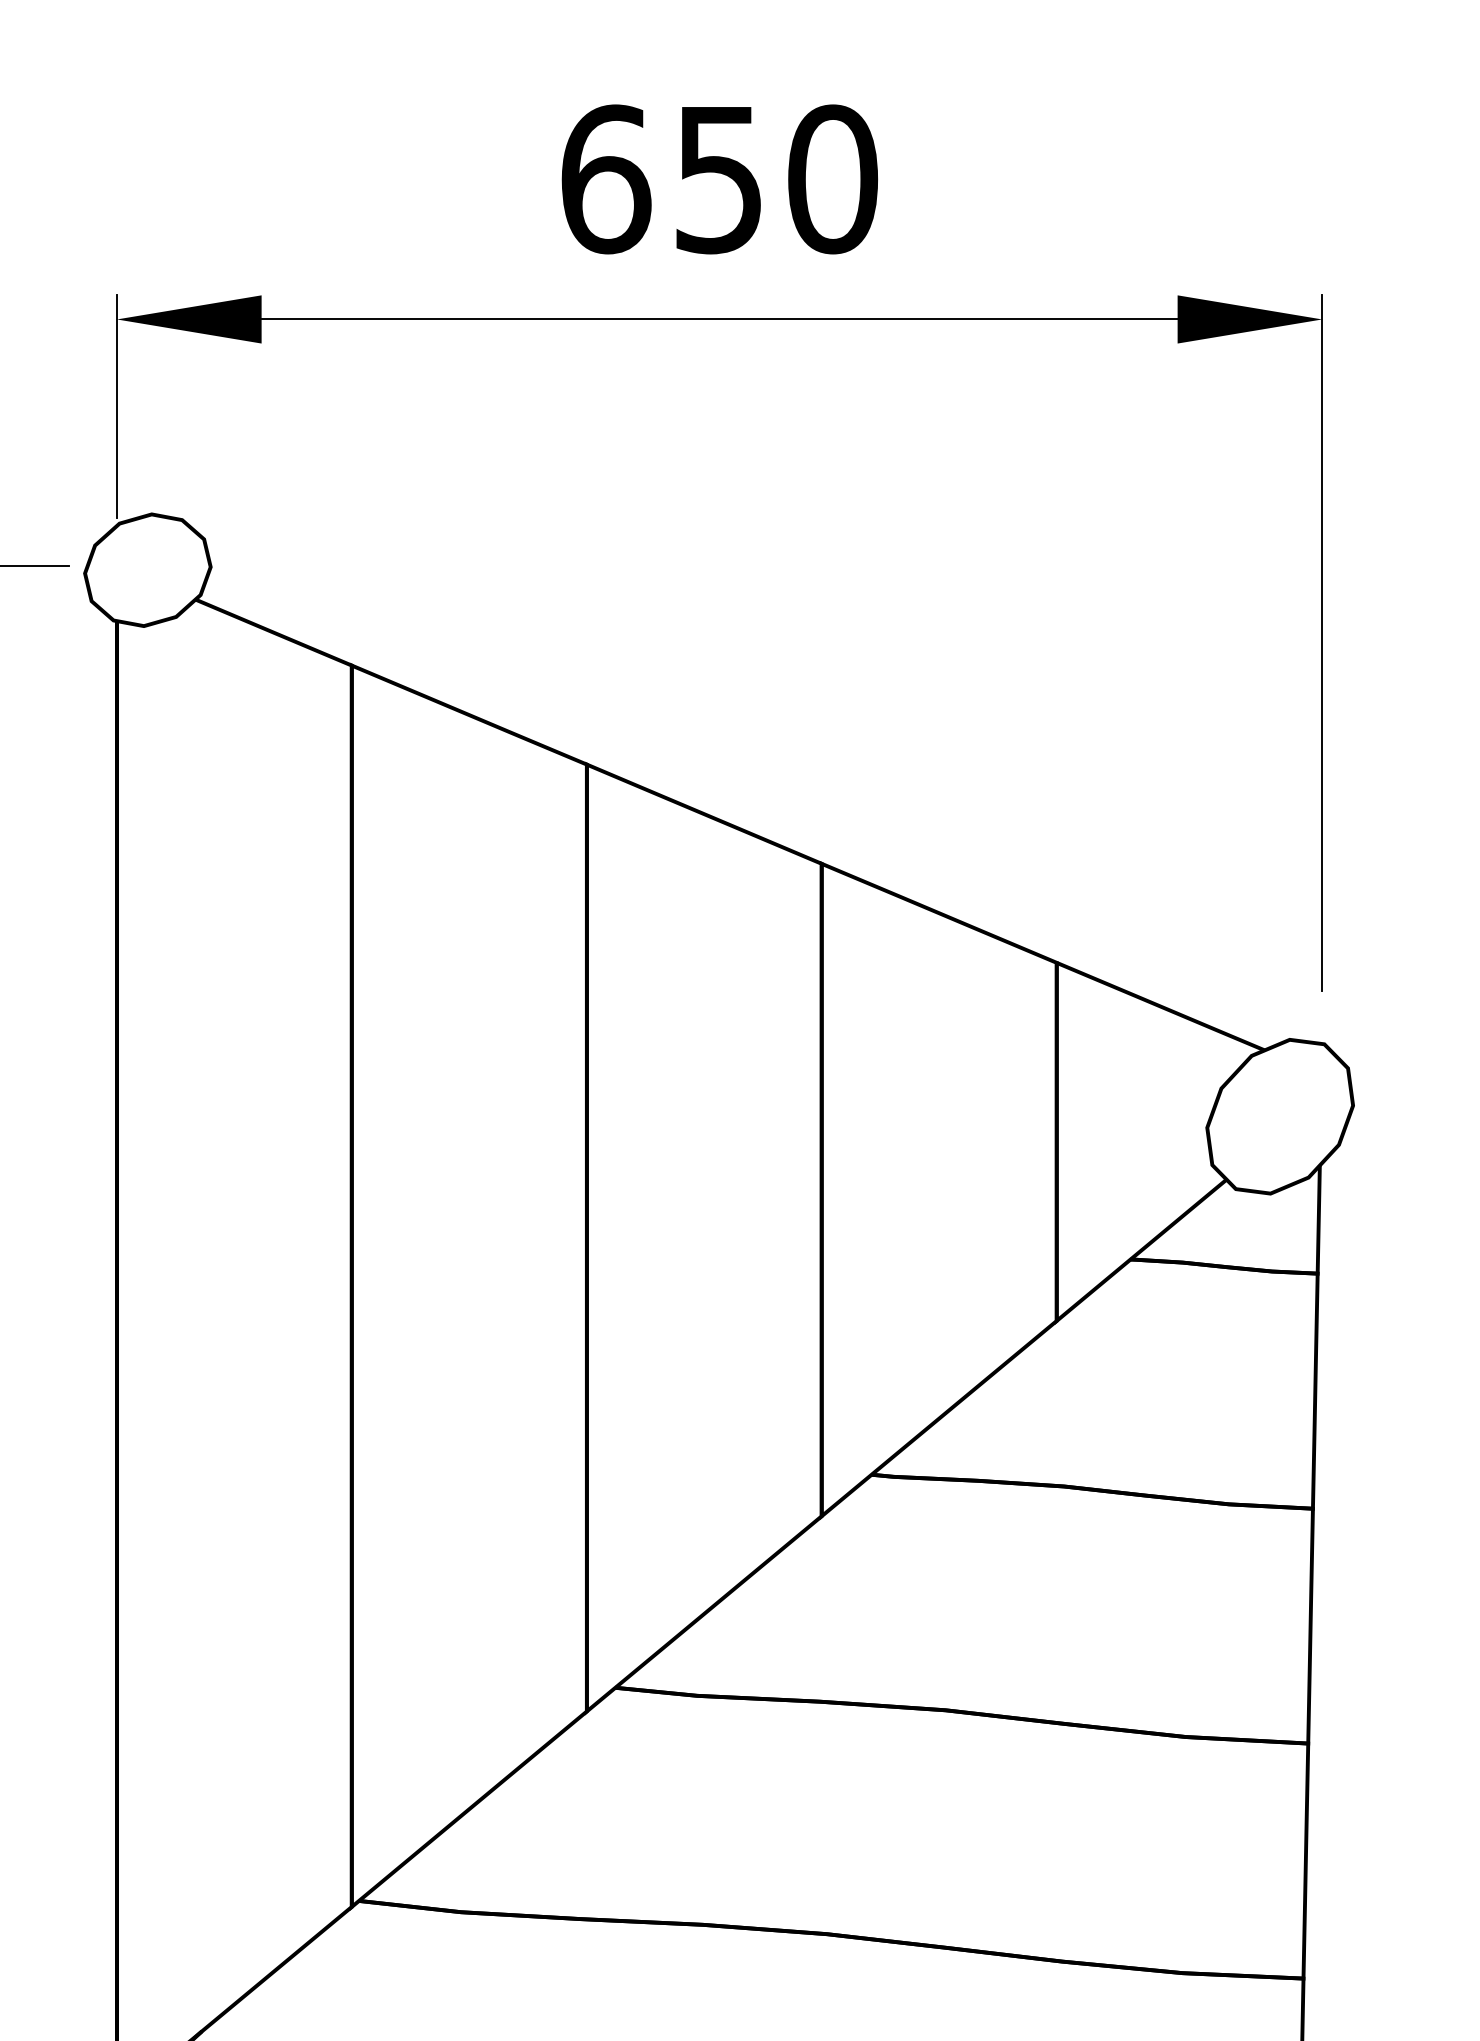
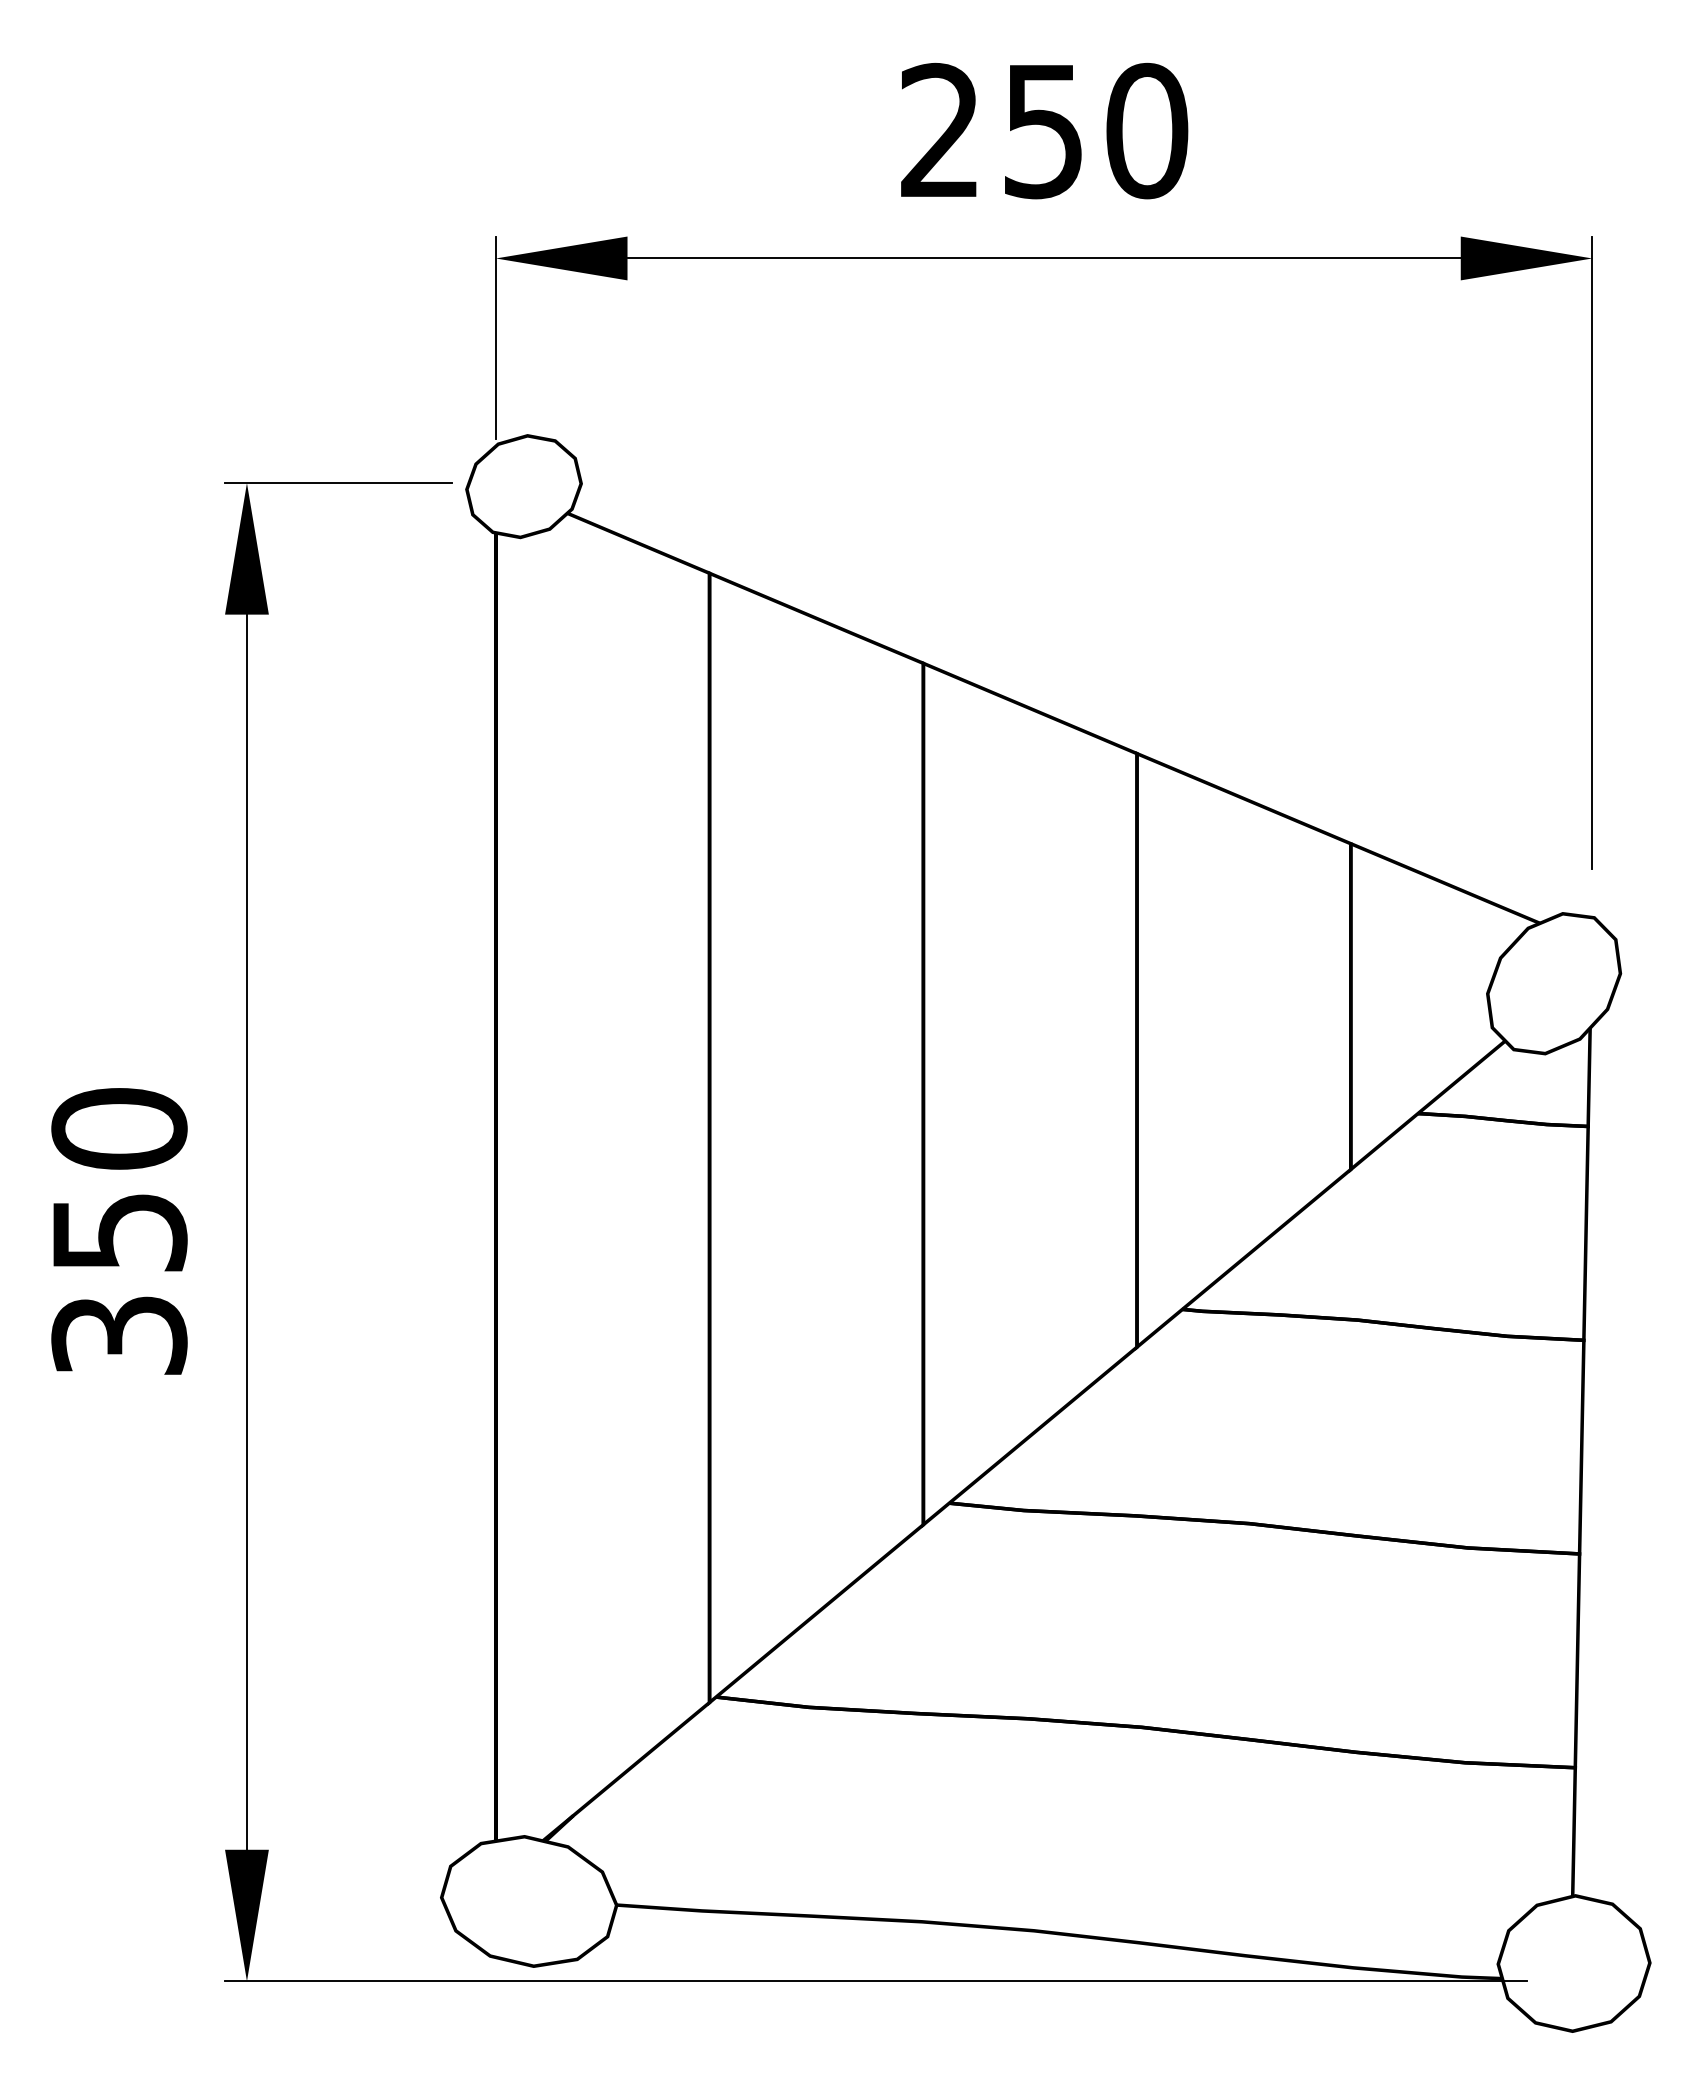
text: (606, 178) -> (941, 130), 650 -> 250

